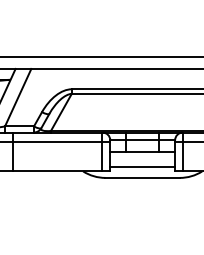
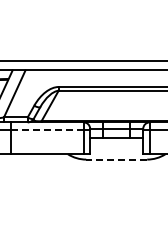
line: (58, 142) -> (47, 130), solid -> dashed
line: (142, 166) -> (116, 150), removed
line: (142, 177) -> (116, 159), solid -> dashed

